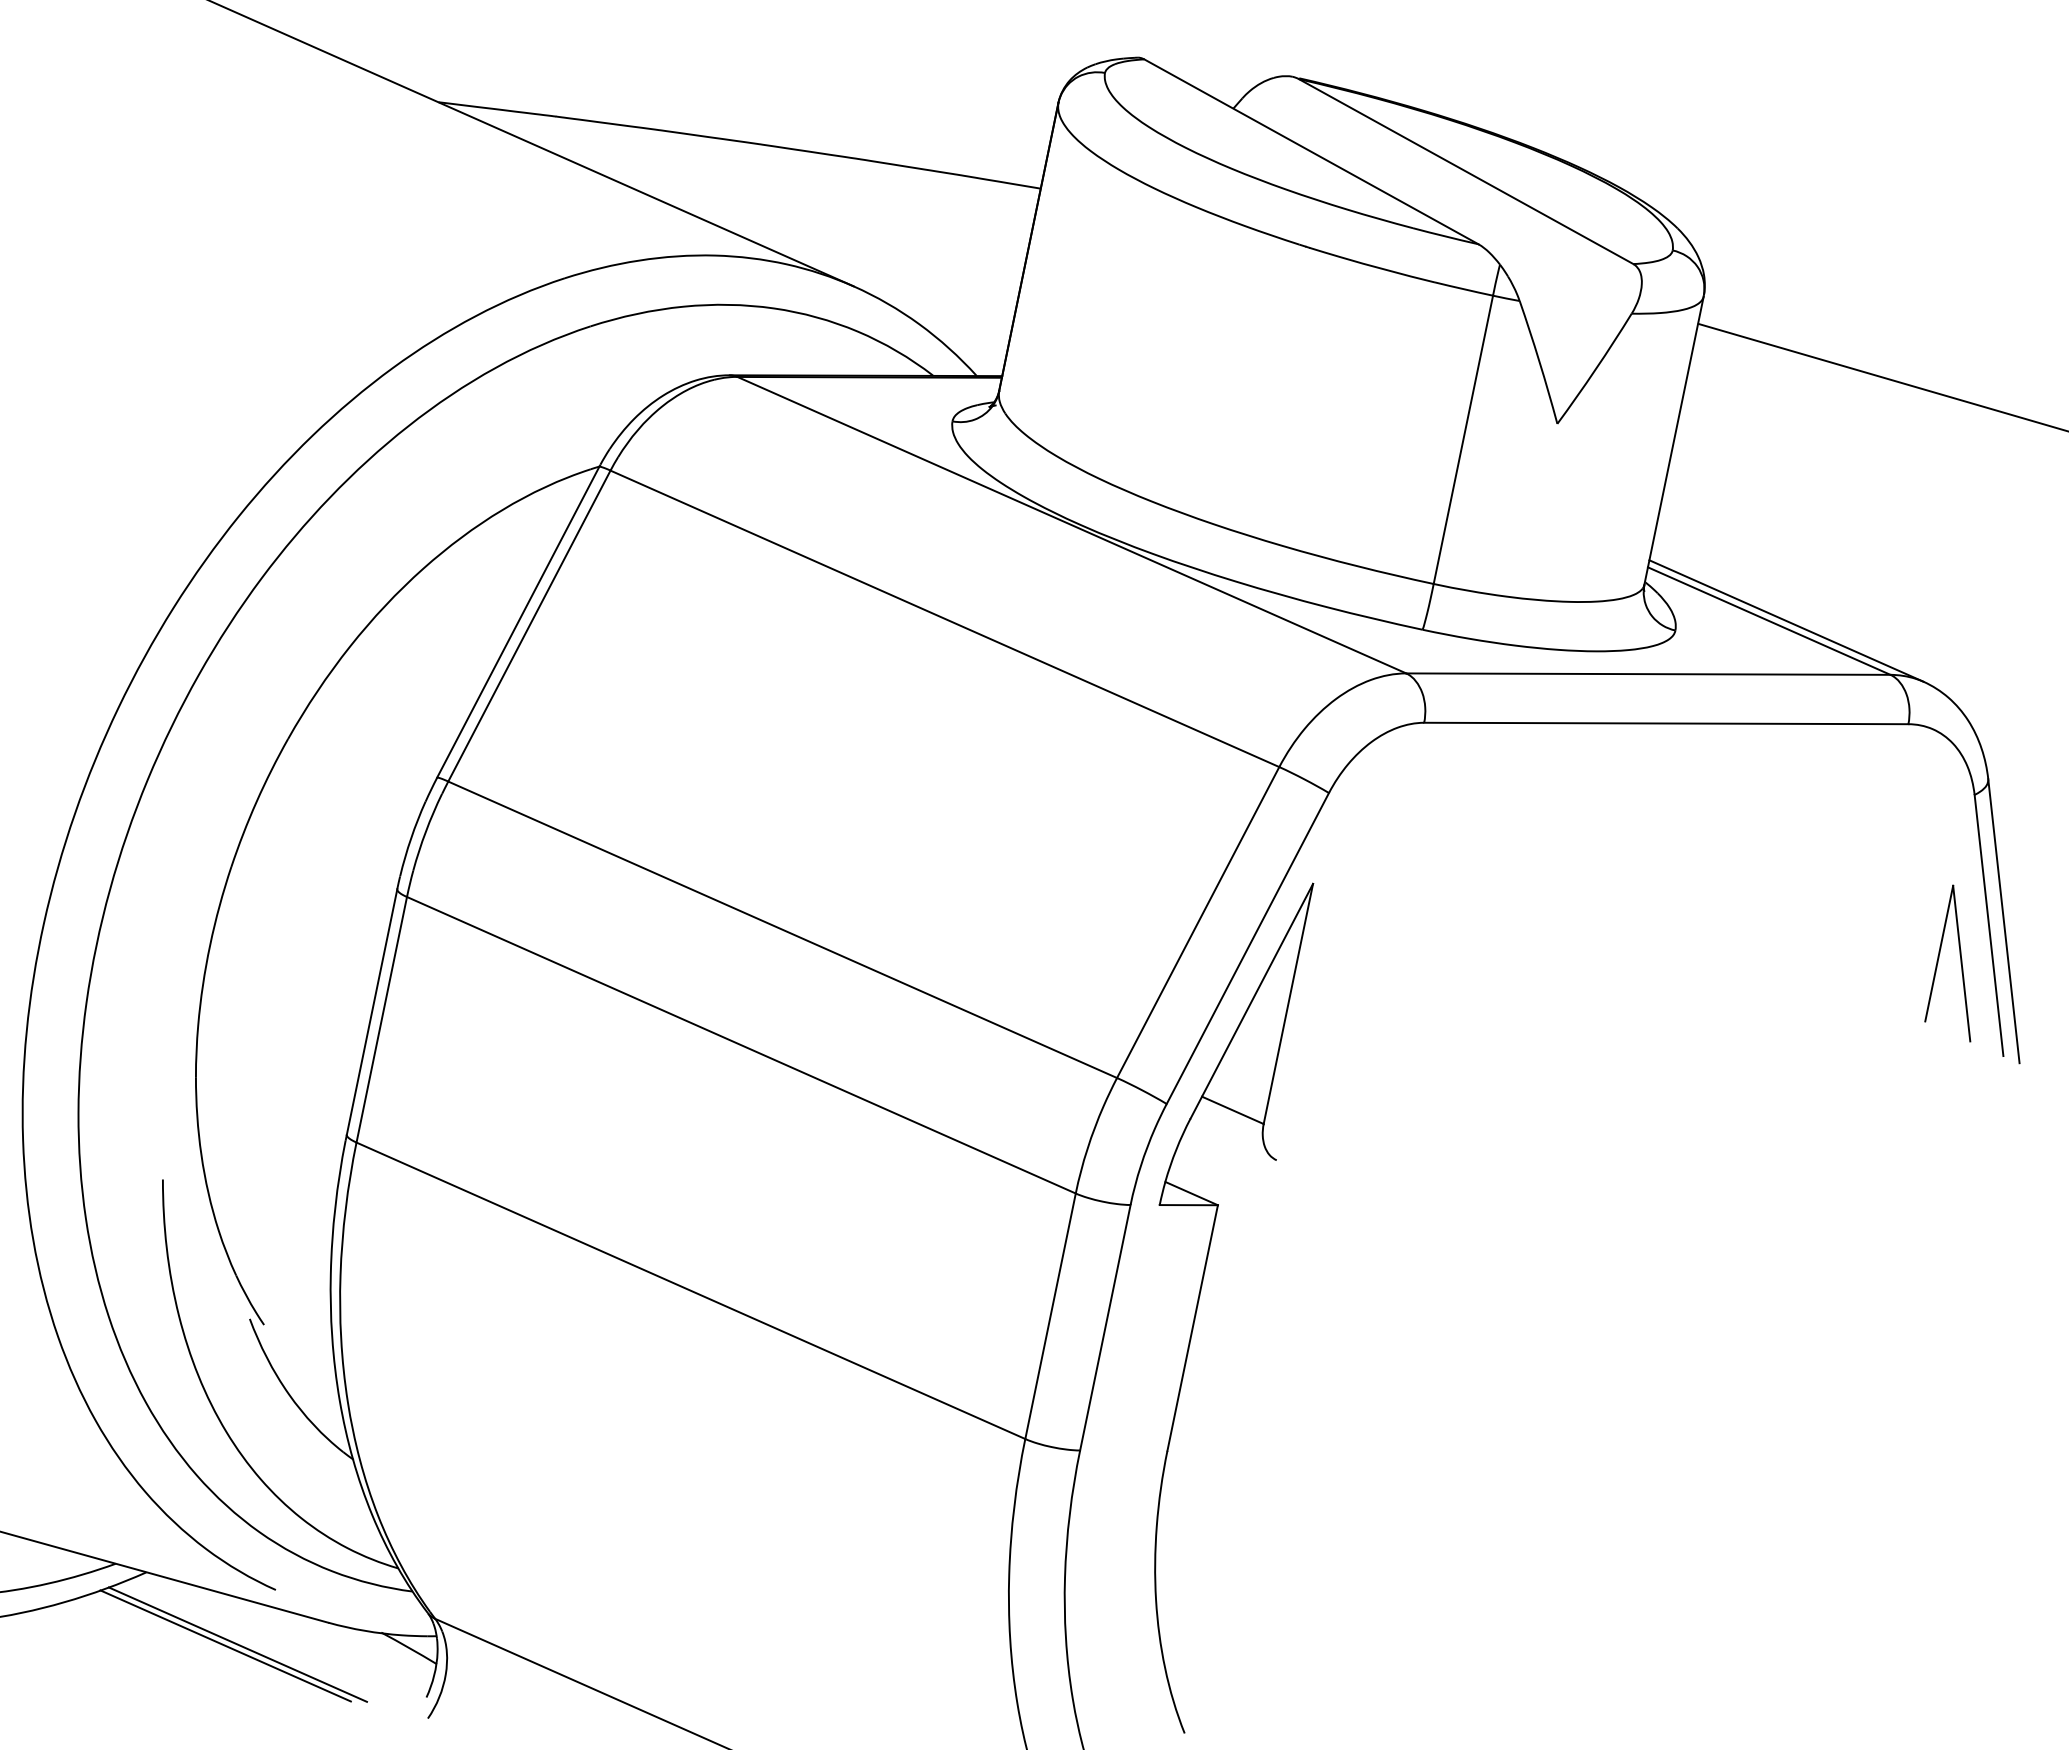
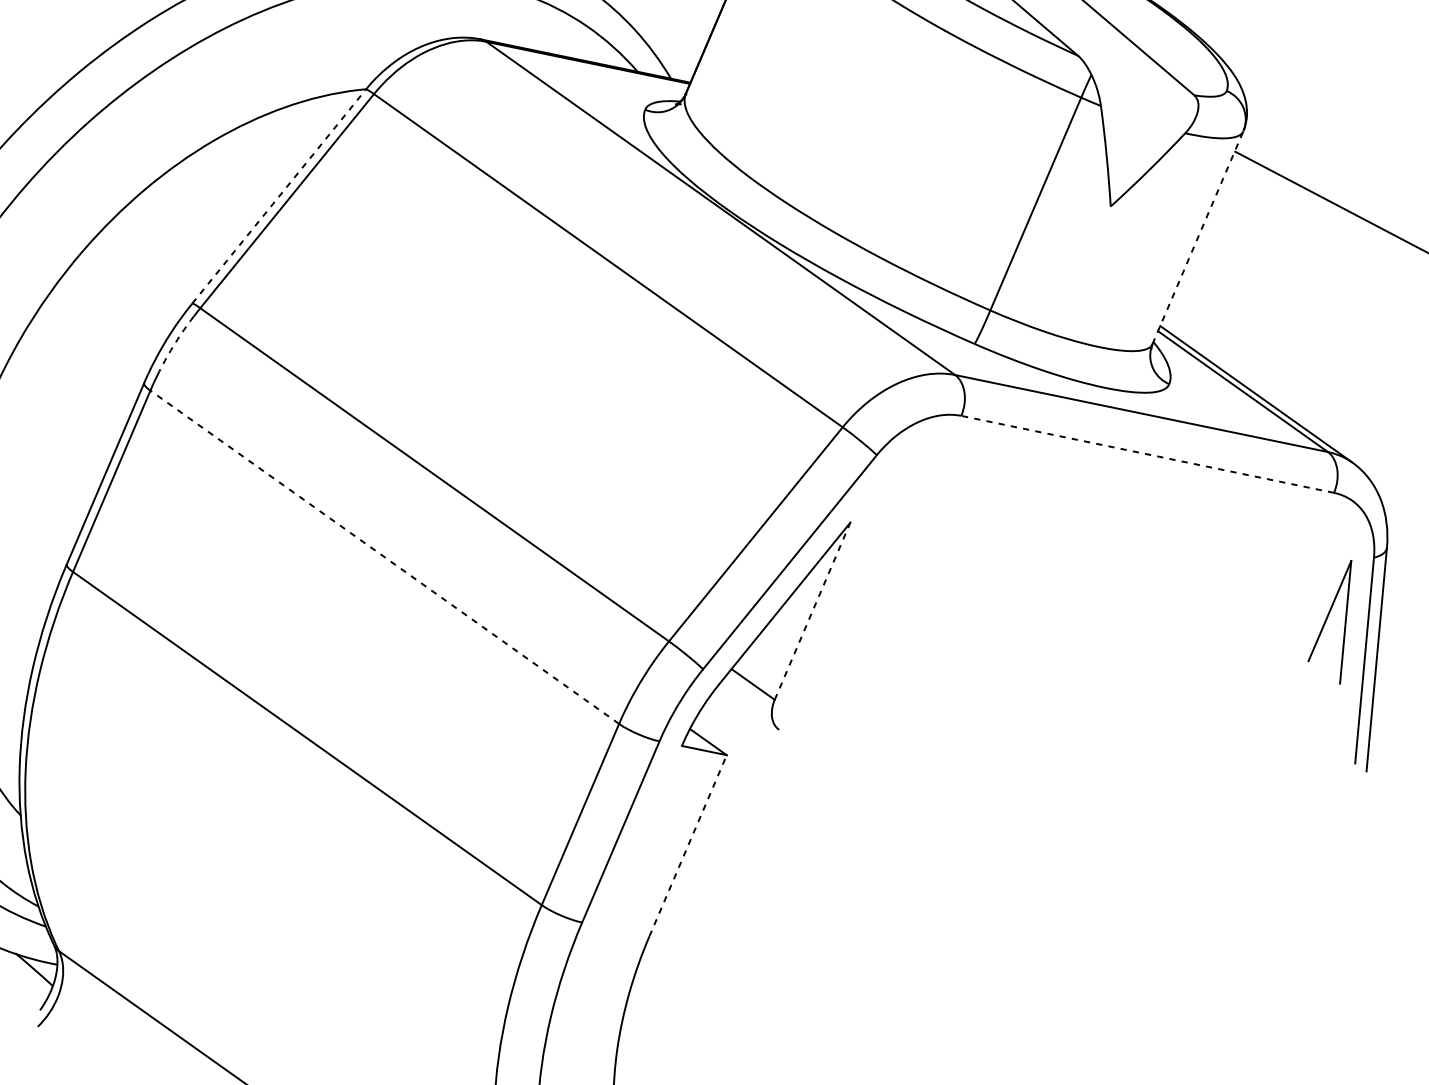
line: (1674, 440) -> (1198, 237), solid -> dashed
line: (518, 621) -> (279, 195), solid -> dashed
line: (1665, 723) -> (1147, 454), solid -> dashed
arc: (425, 831) -> (174, 343), solid -> dashed
part: (1938, 963) -> (1327, 618), moved
line: (1288, 1003) -> (812, 610), solid -> dashed
line: (741, 1045) -> (384, 557), solid -> dashed
line: (1192, 1327) -> (688, 845), solid -> dashed

